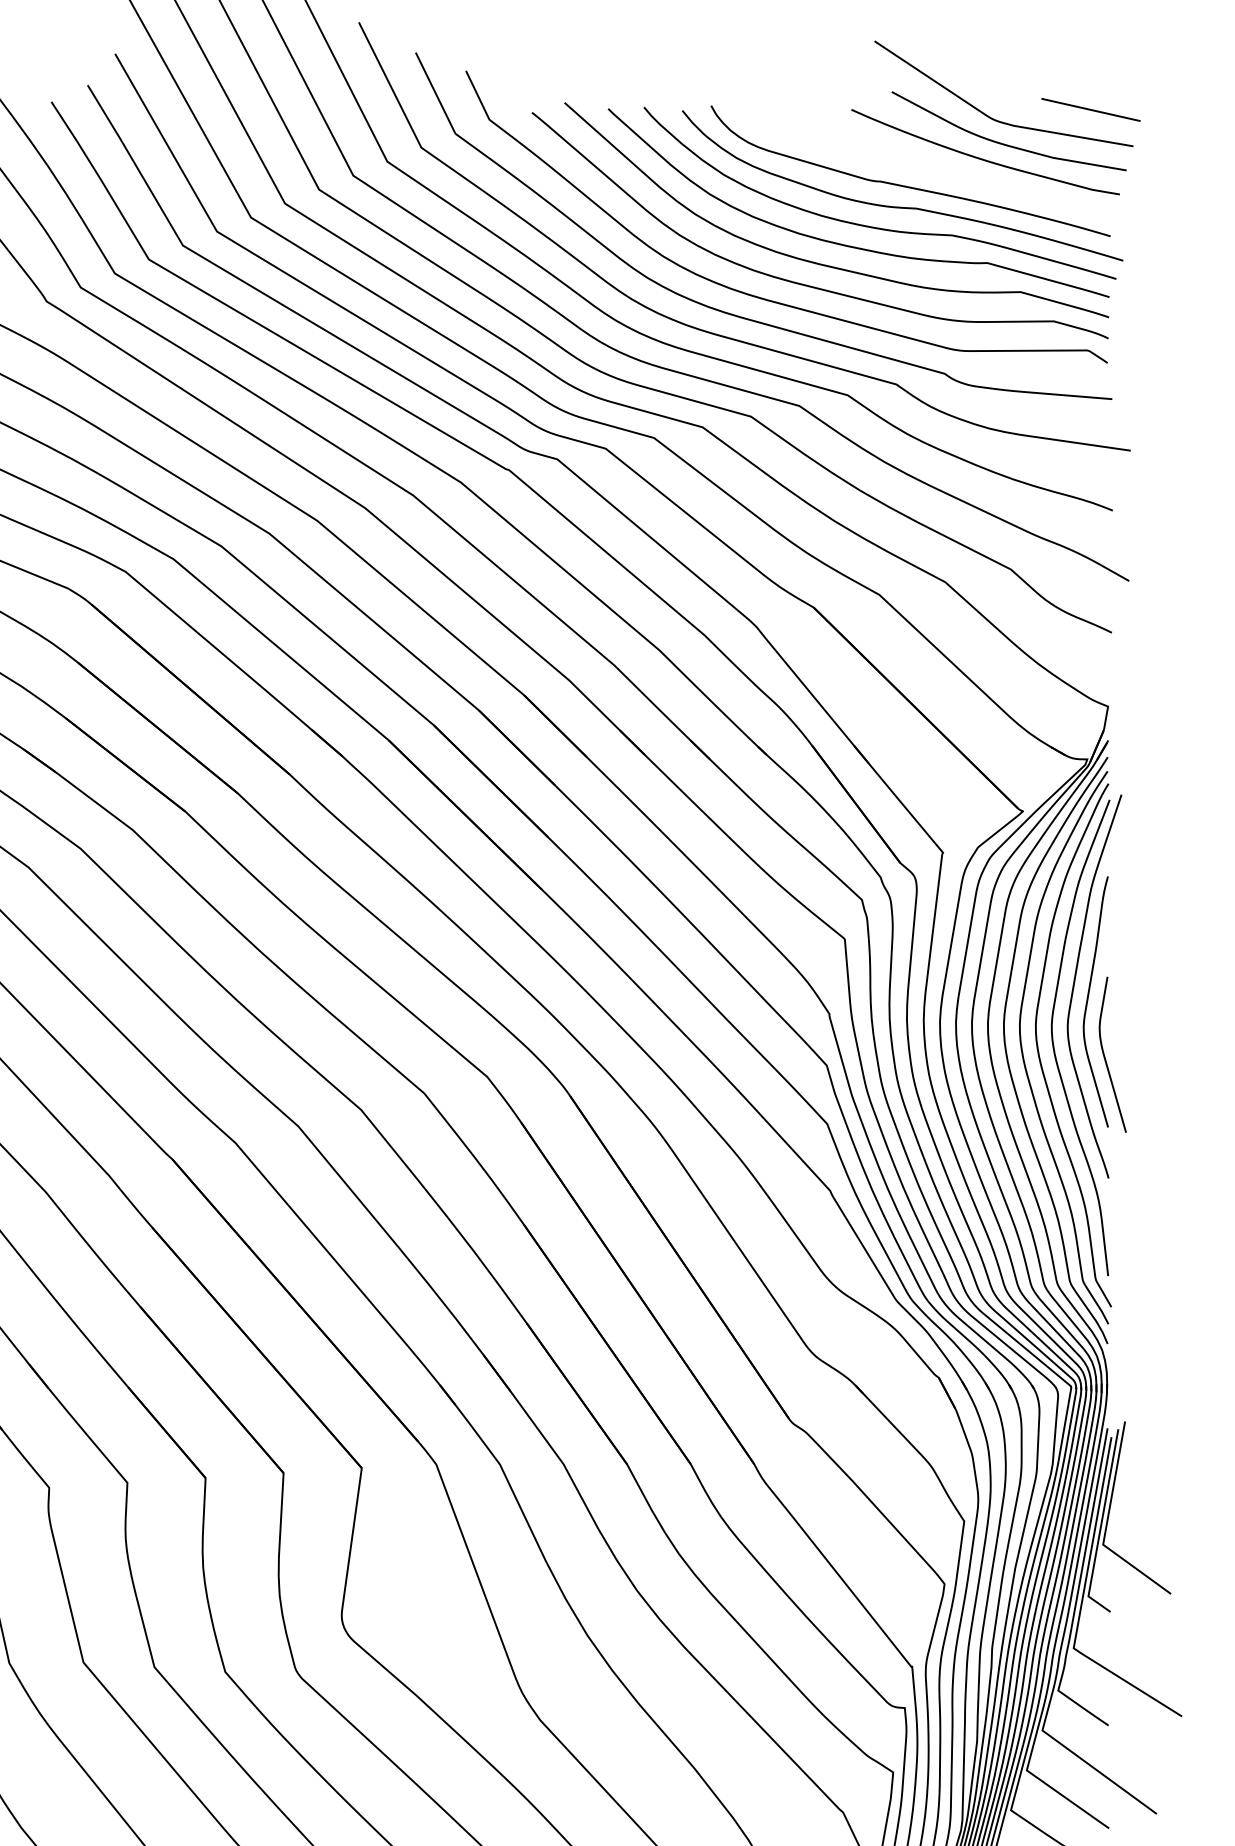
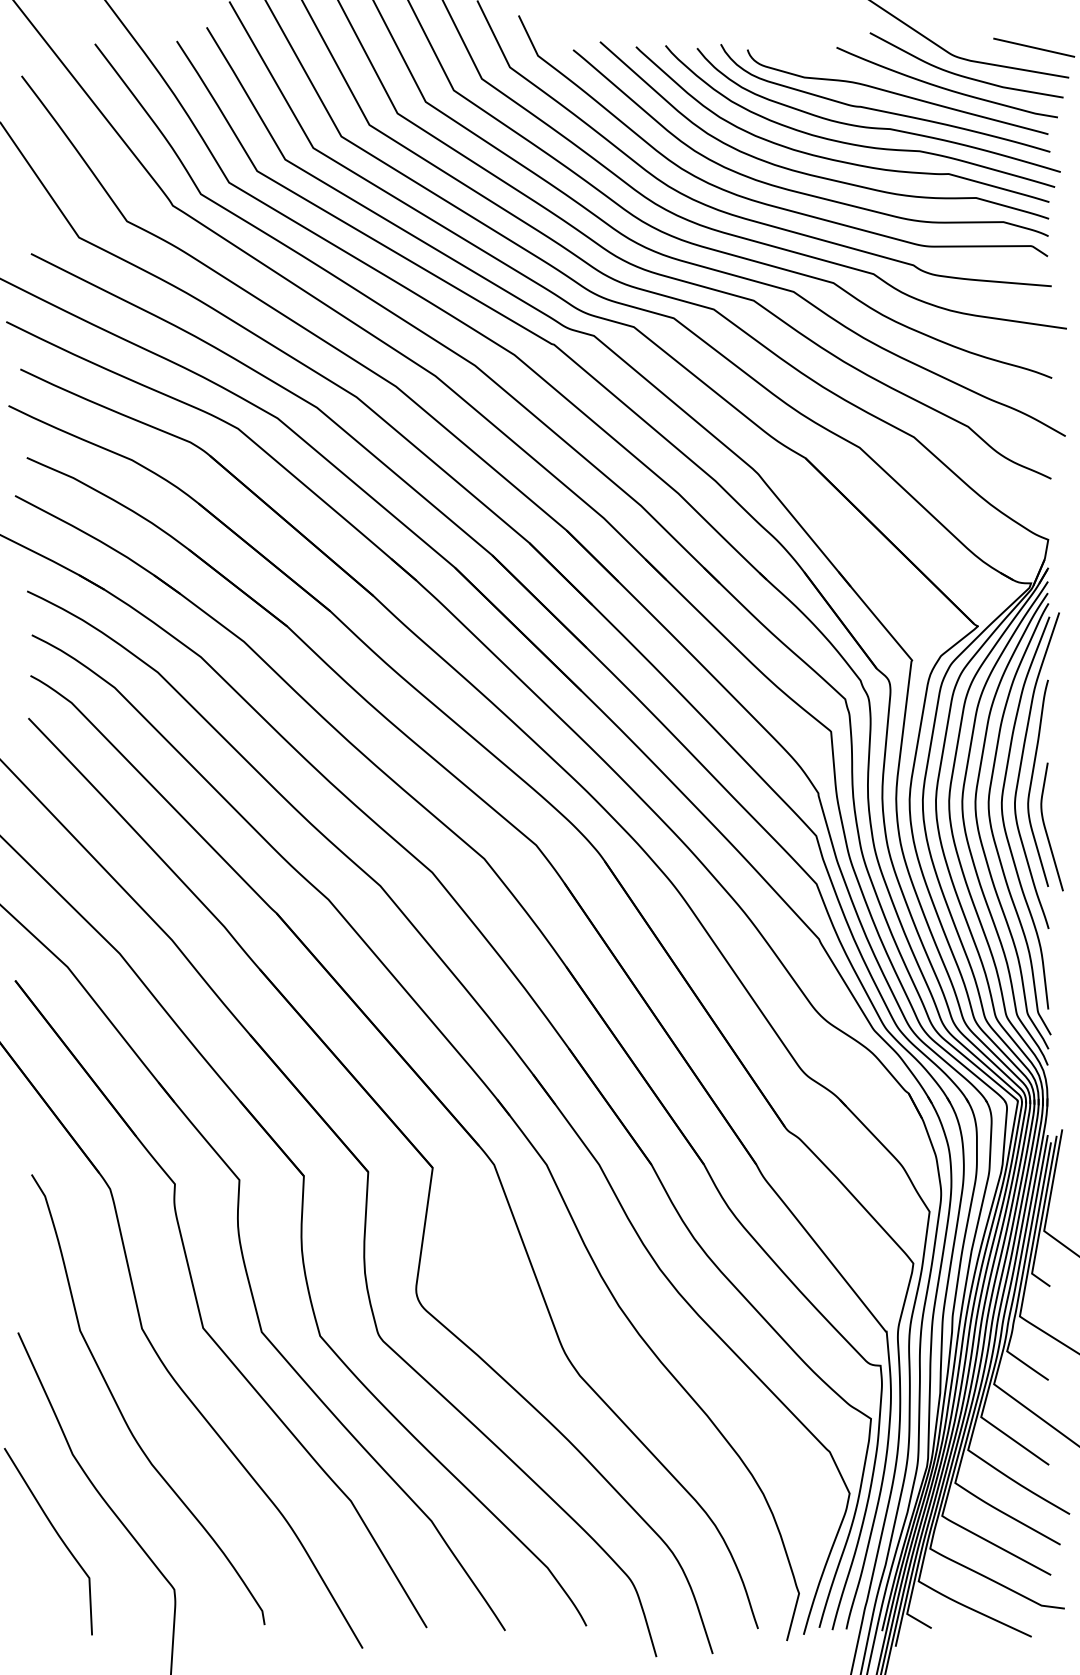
curve: (924, 164) -> (896, 92), added

